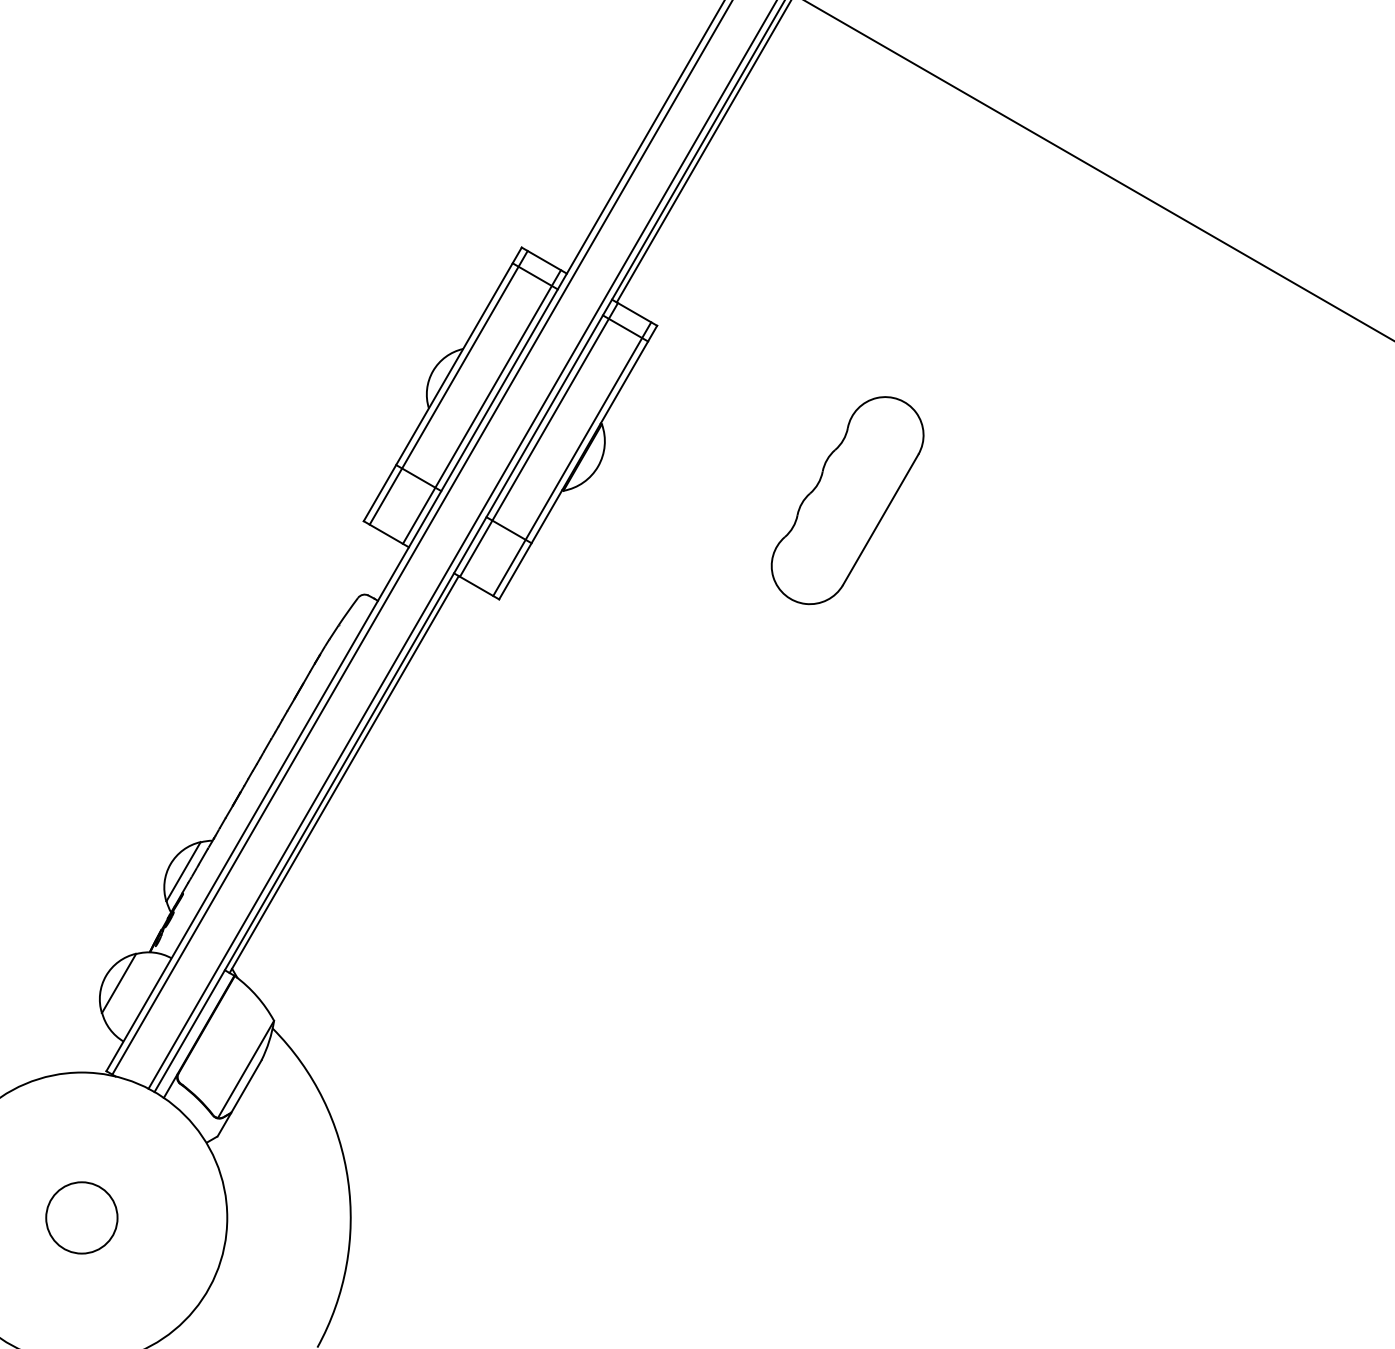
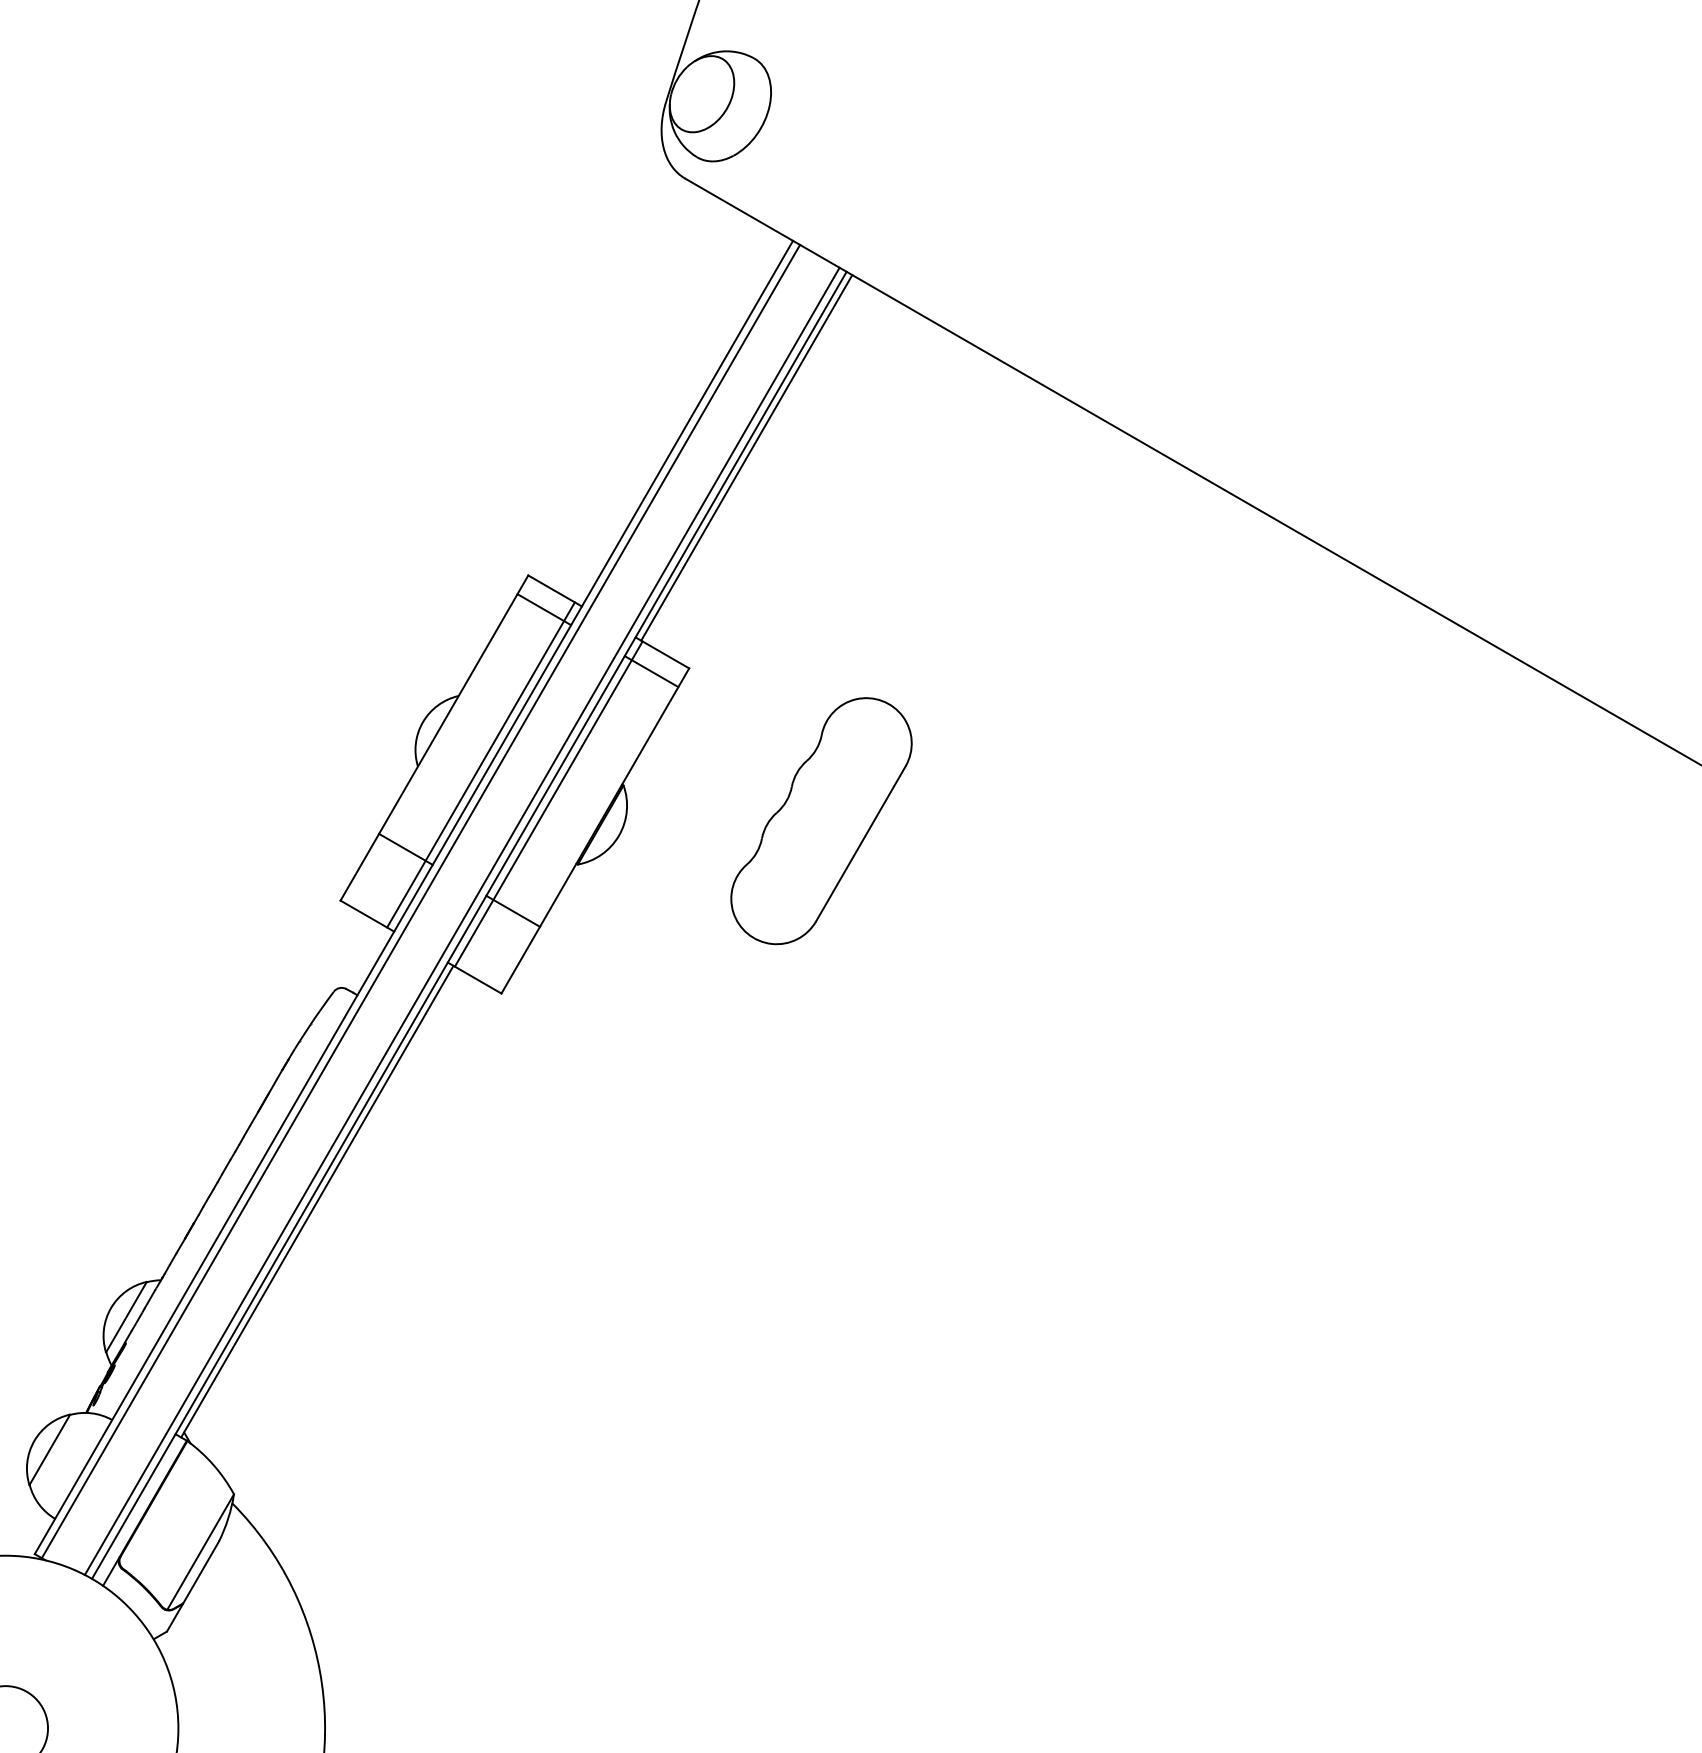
line: (448, 387) -> (441, 741), removed
line: (572, 458) -> (588, 826), removed
part: (847, 500) -> (821, 821), moved

